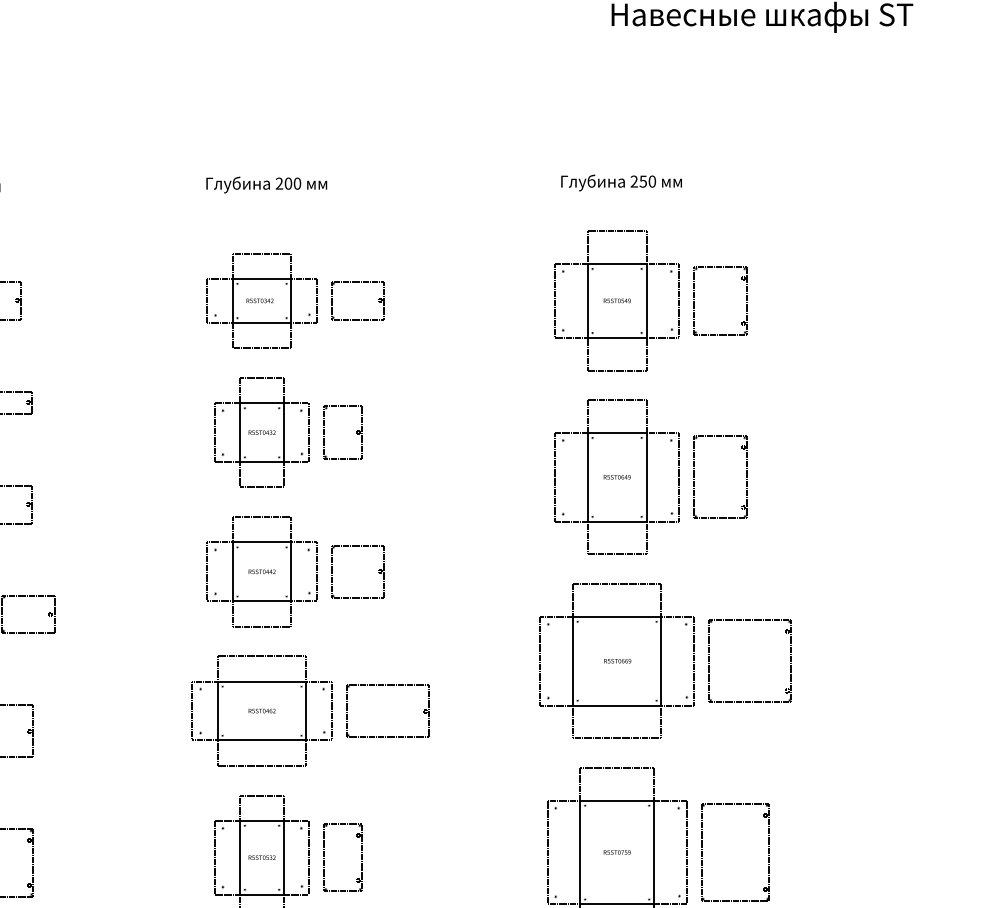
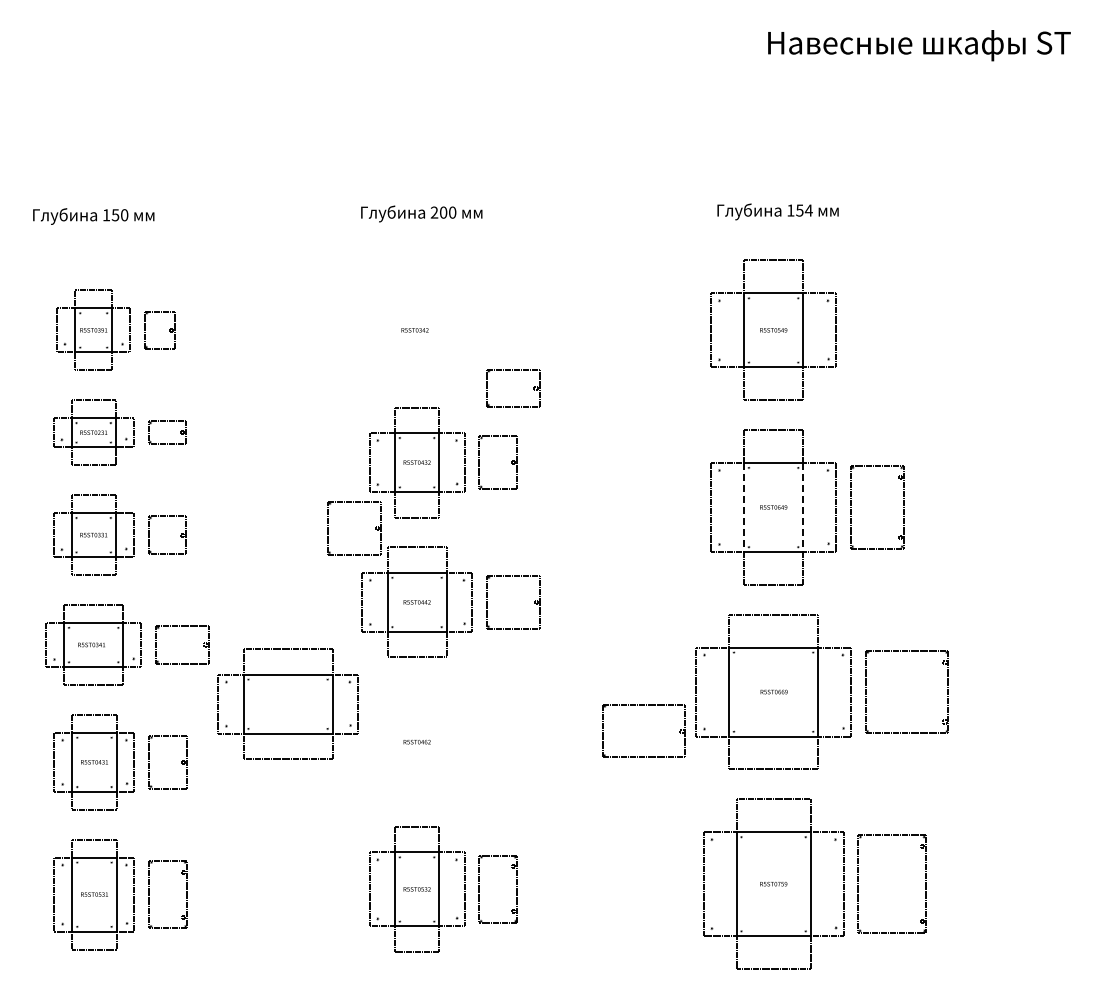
text: (642, 181) -> (799, 210), 250 -> 154
part: (357, 283) -> (512, 370), moved
part: (261, 301) -> (416, 330), removed
part: (694, 301) -> (851, 330), removed
line: (588, 477) -> (744, 507), solid -> dashed
line: (646, 477) -> (803, 507), solid -> dashed
part: (220, 498) -> (375, 528), added
part: (386, 685) -> (643, 705), moved
part: (261, 710) -> (287, 703), moved

